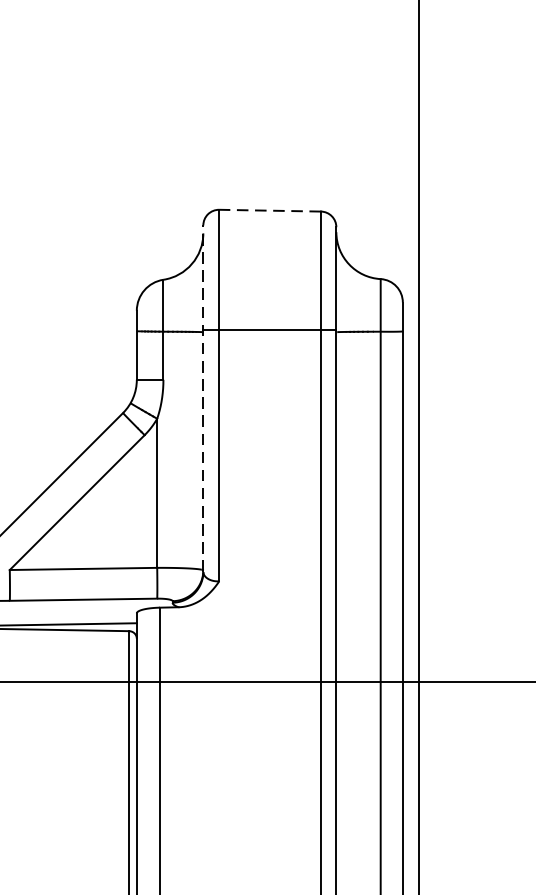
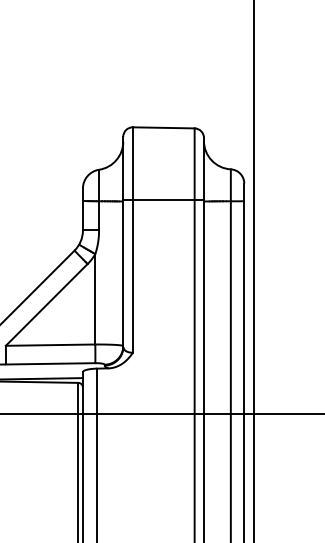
line: (269, 210) -> (163, 127), dashed -> solid
line: (203, 398) -> (123, 241), dashed -> solid

